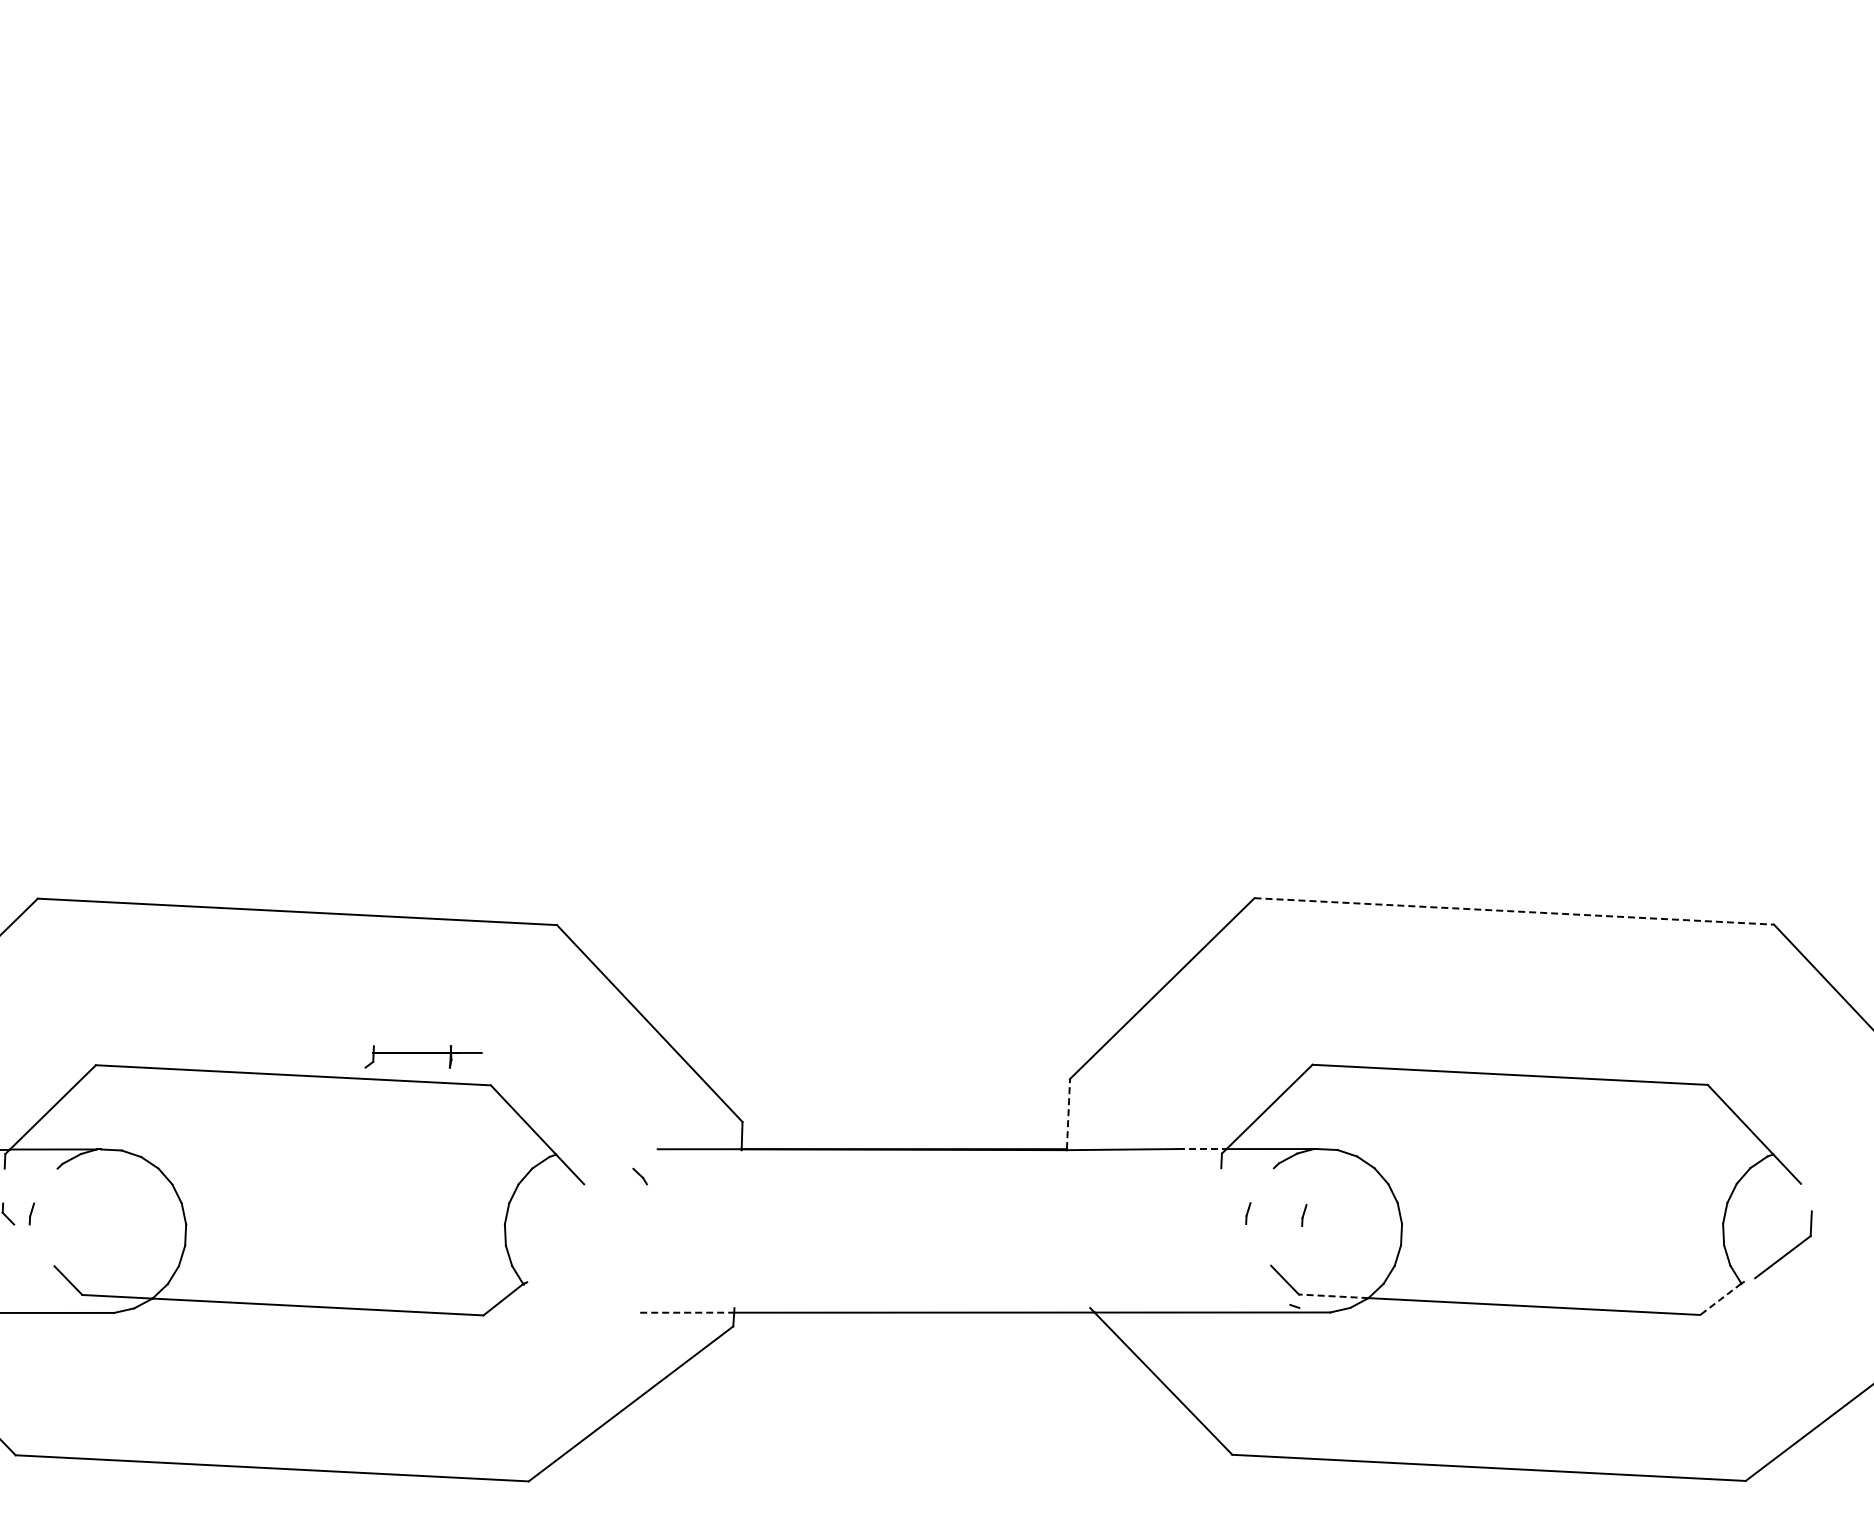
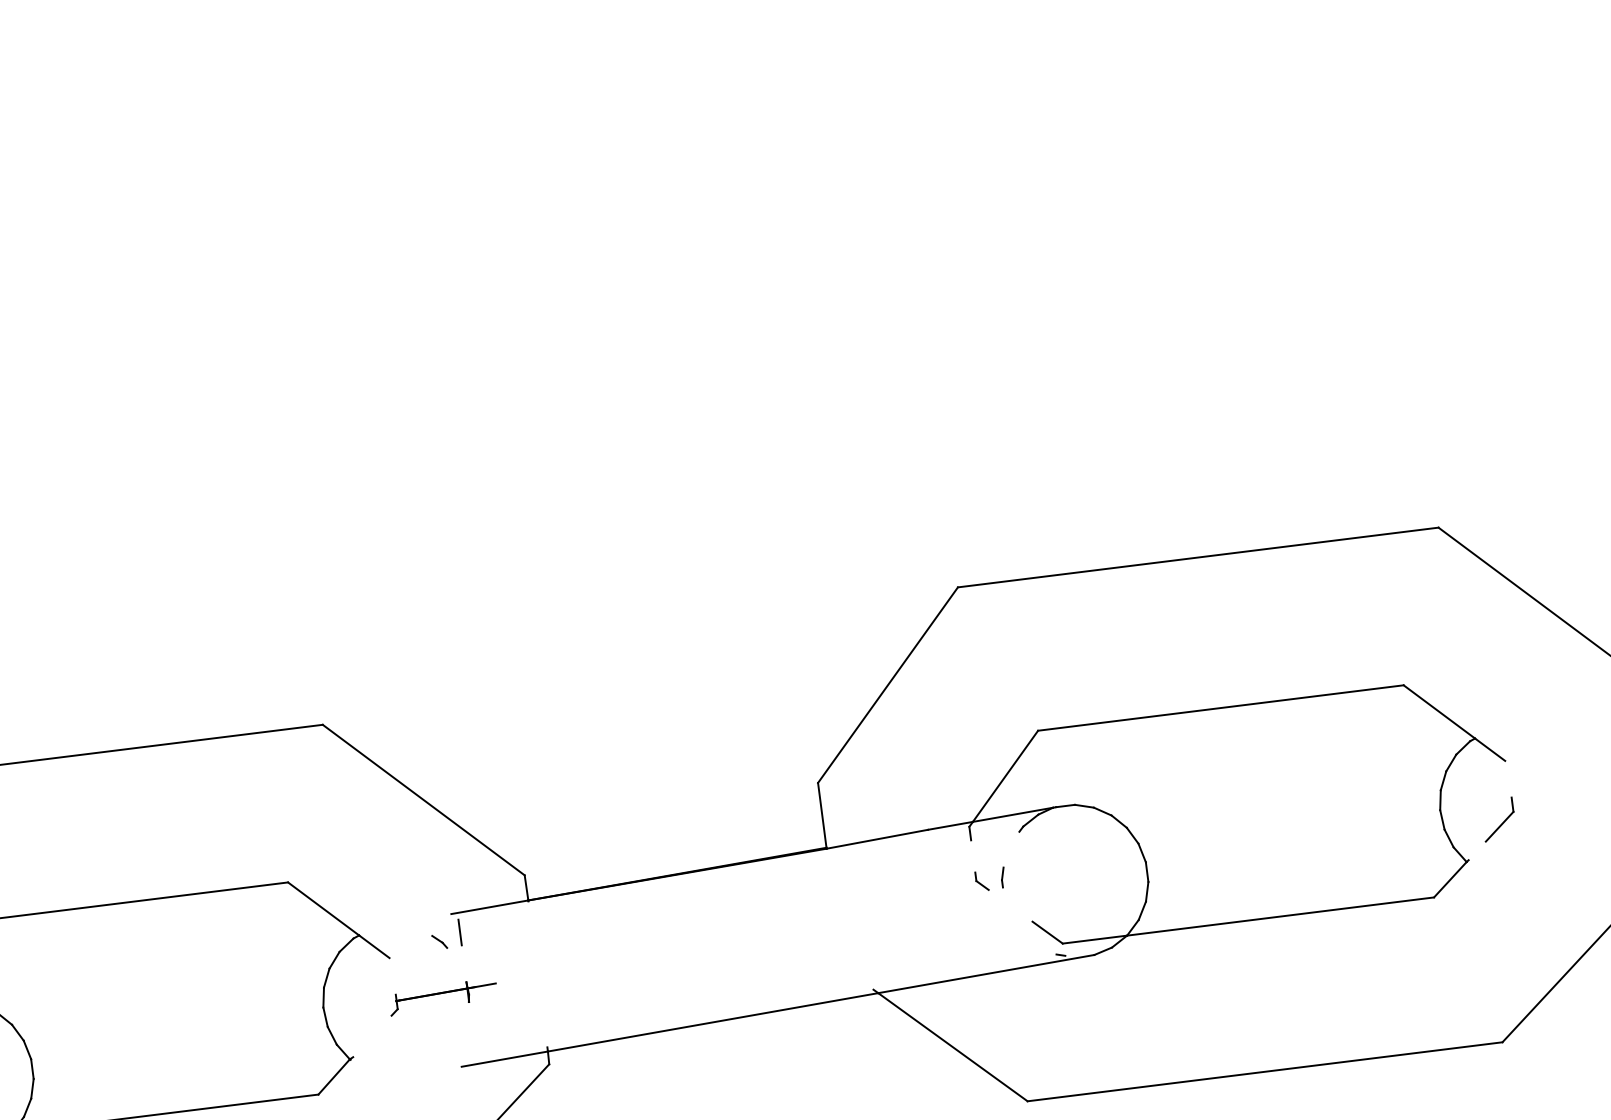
line: (1514, 911) -> (1198, 557), dashed -> solid
part: (423, 1056) -> (442, 996), moved
line: (1068, 1113) -> (822, 814), dashed -> solid
line: (1202, 1149) -> (950, 826), dashed -> solid
line: (663, 1170) -> (460, 932), added
part: (1224, 1213) -> (981, 881), added
part: (1304, 1215) -> (1055, 870), removed
part: (1782, 1244) -> (1498, 819), size x0.62
line: (1333, 1296) -> (1094, 939), dashed -> solid
line: (1720, 1299) -> (1450, 879), dashed -> solid
line: (687, 1312) -> (505, 1058), dashed -> solid

